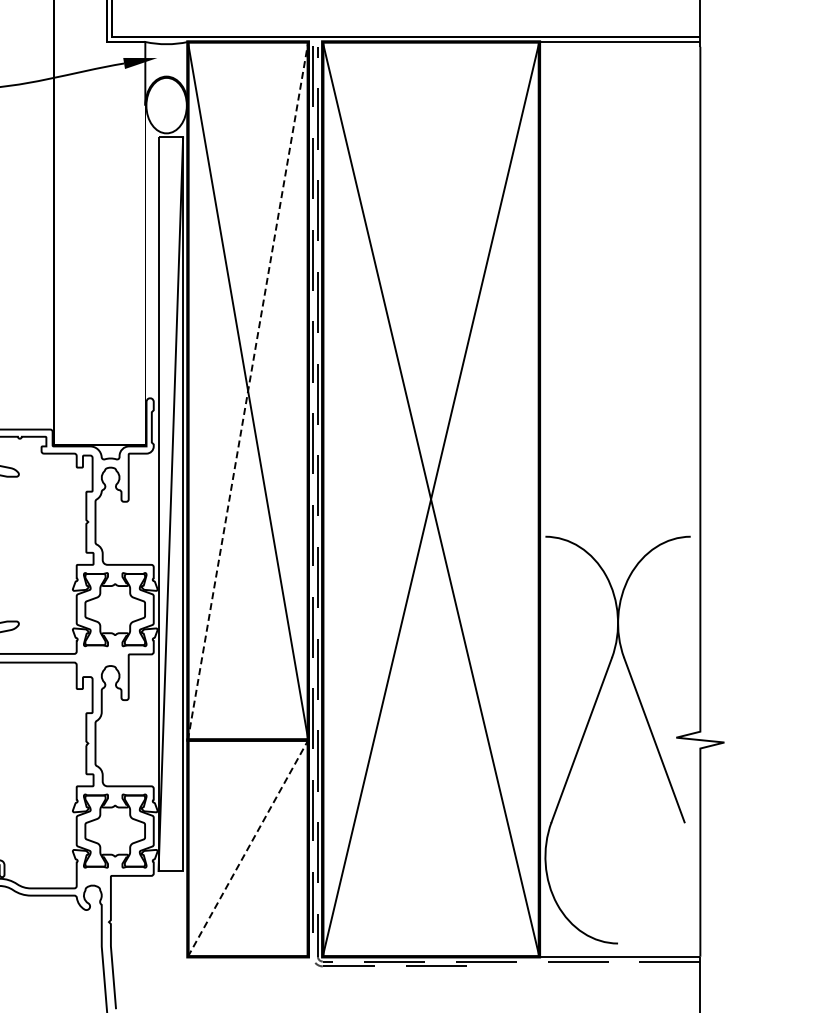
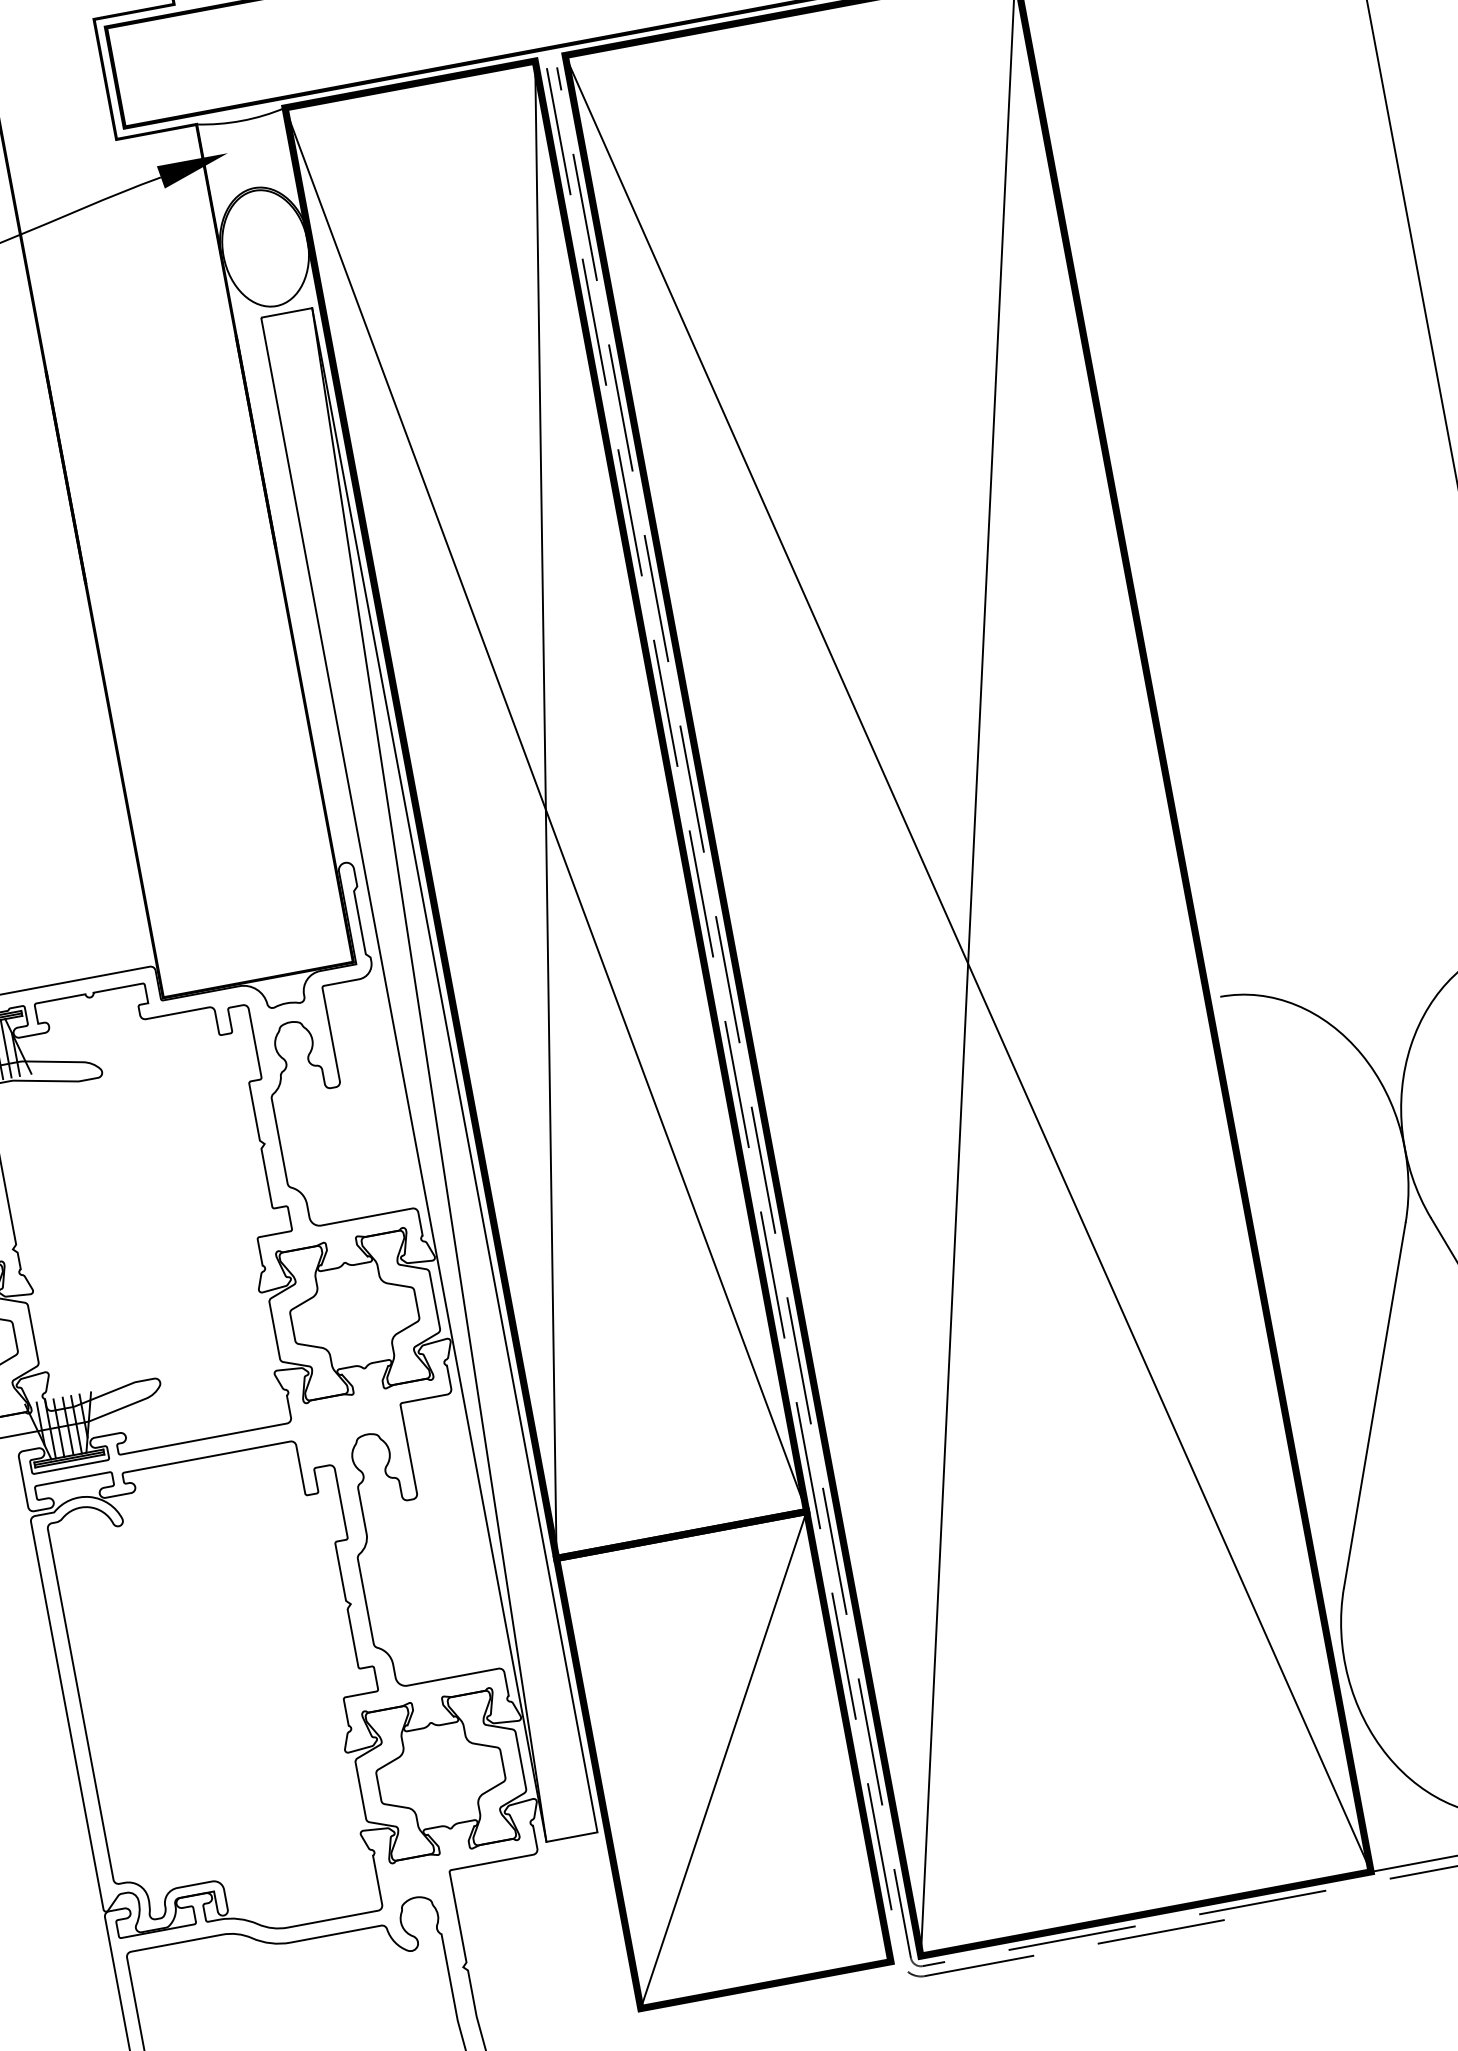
line: (248, 390) -> (546, 808), dashed -> solid
line: (248, 848) -> (724, 1760), dashed -> solid

